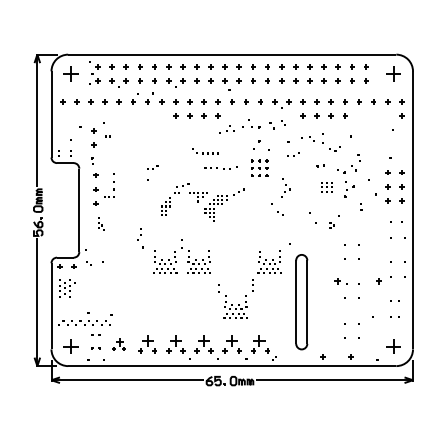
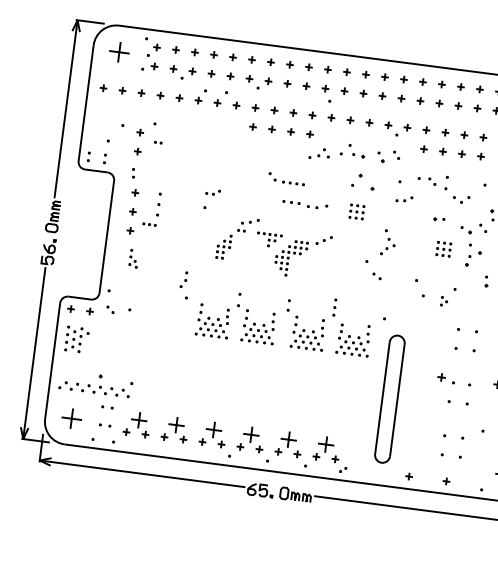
part: (259, 168) -> (356, 212), size x0.62
part: (232, 304) -> (304, 329), moved
part: (118, 344) -> (136, 424), size x1.43

